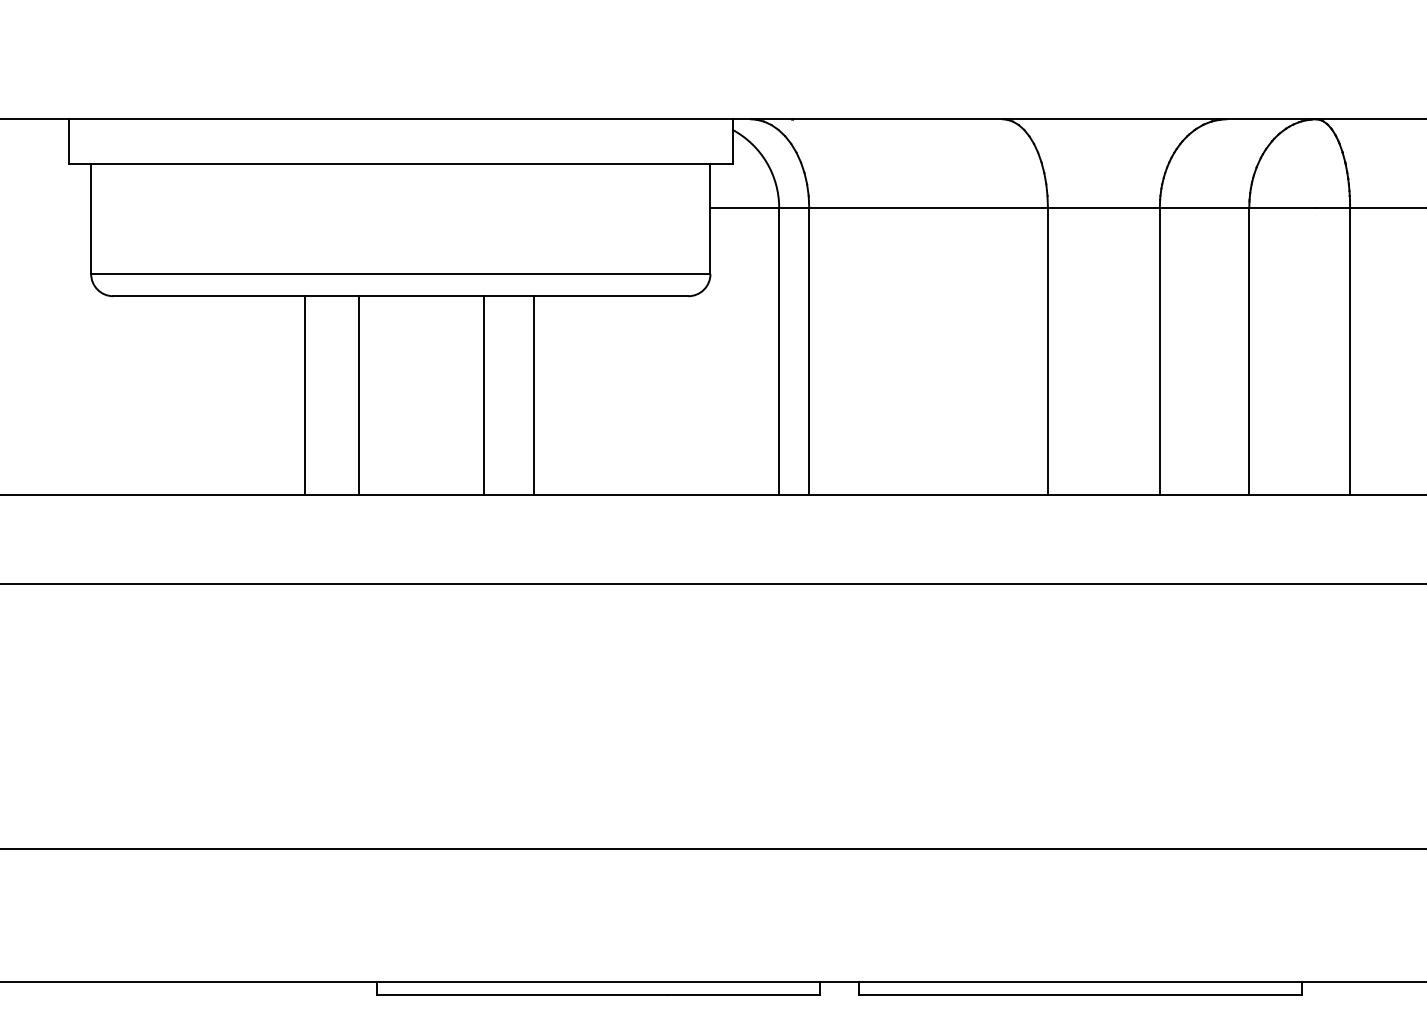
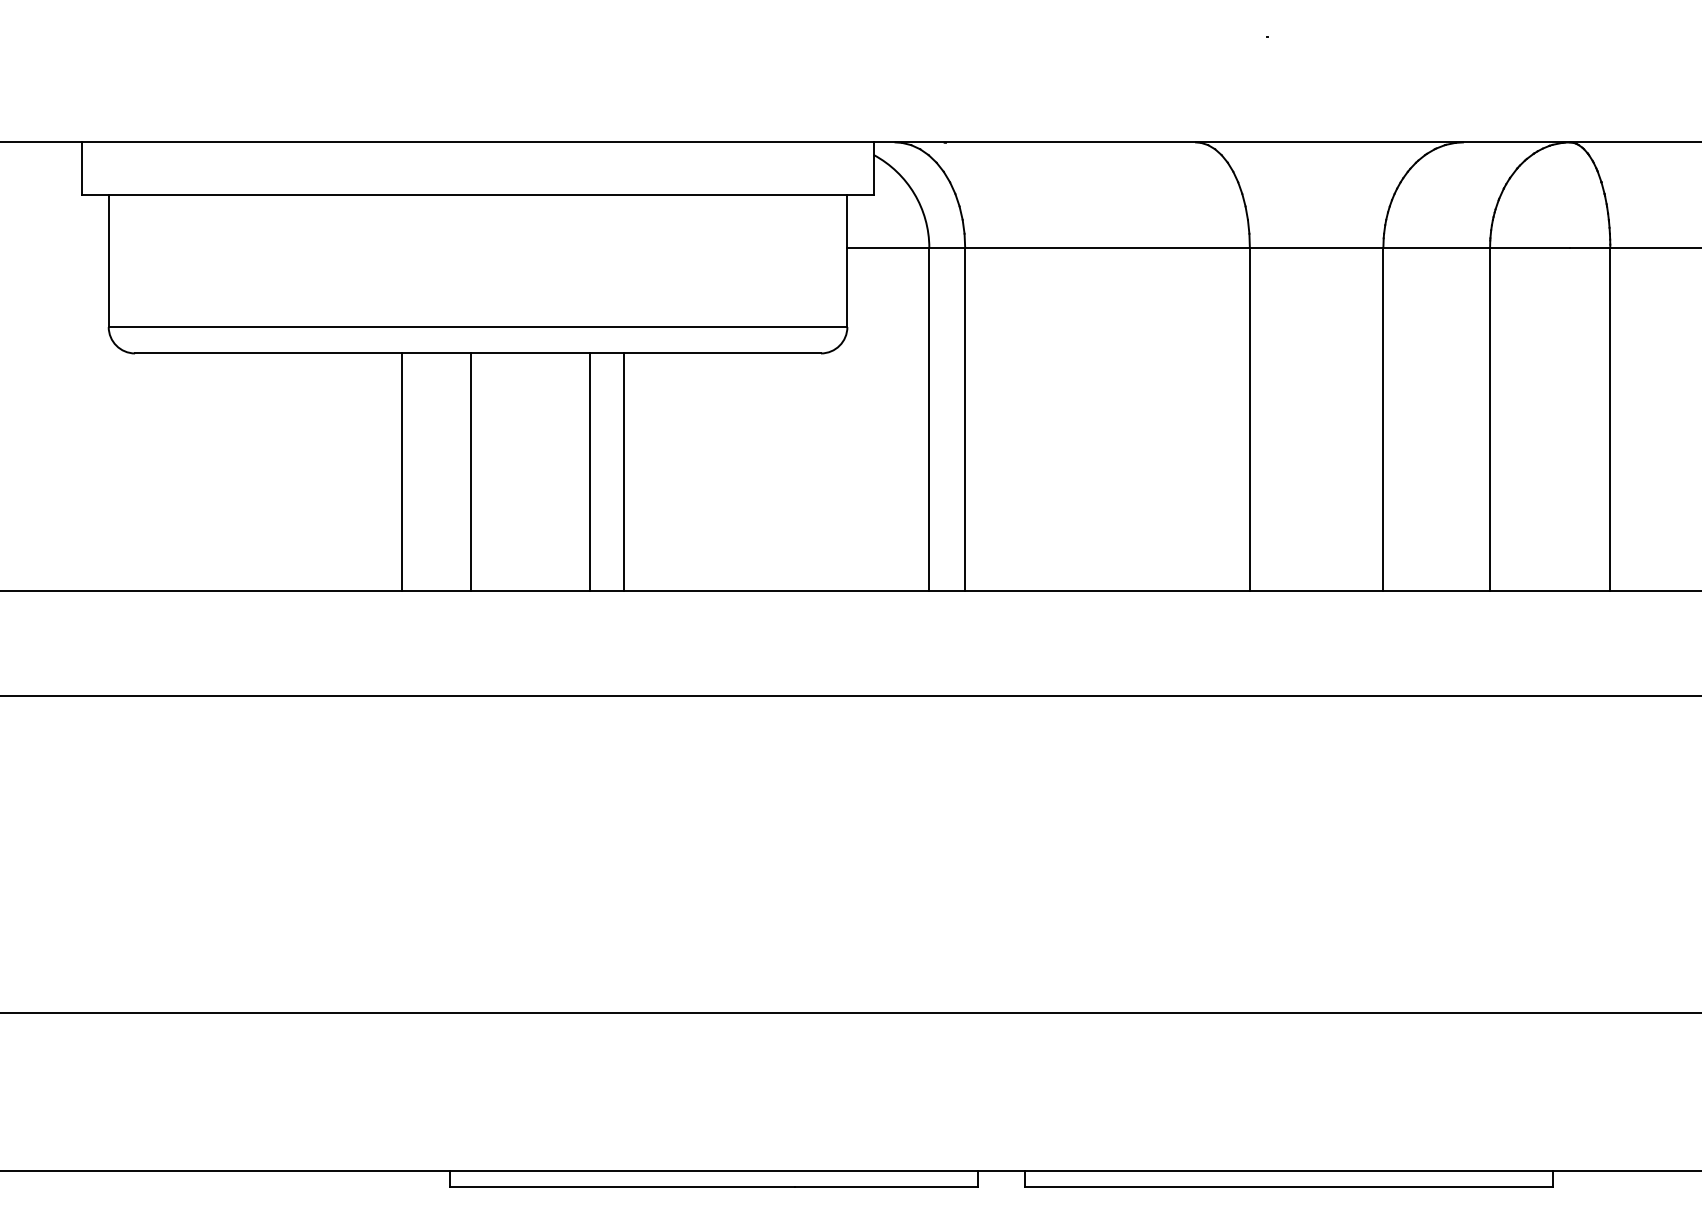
line: (304, 395) -> (401, 471), moved
line: (358, 395) -> (470, 471), moved
line: (484, 395) -> (623, 471), moved
line: (533, 395) -> (590, 471), moved

